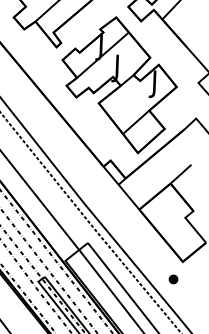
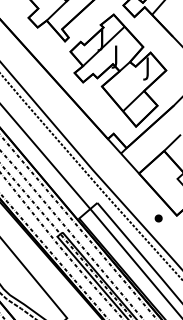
part: (173, 279) -> (158, 218), moved

